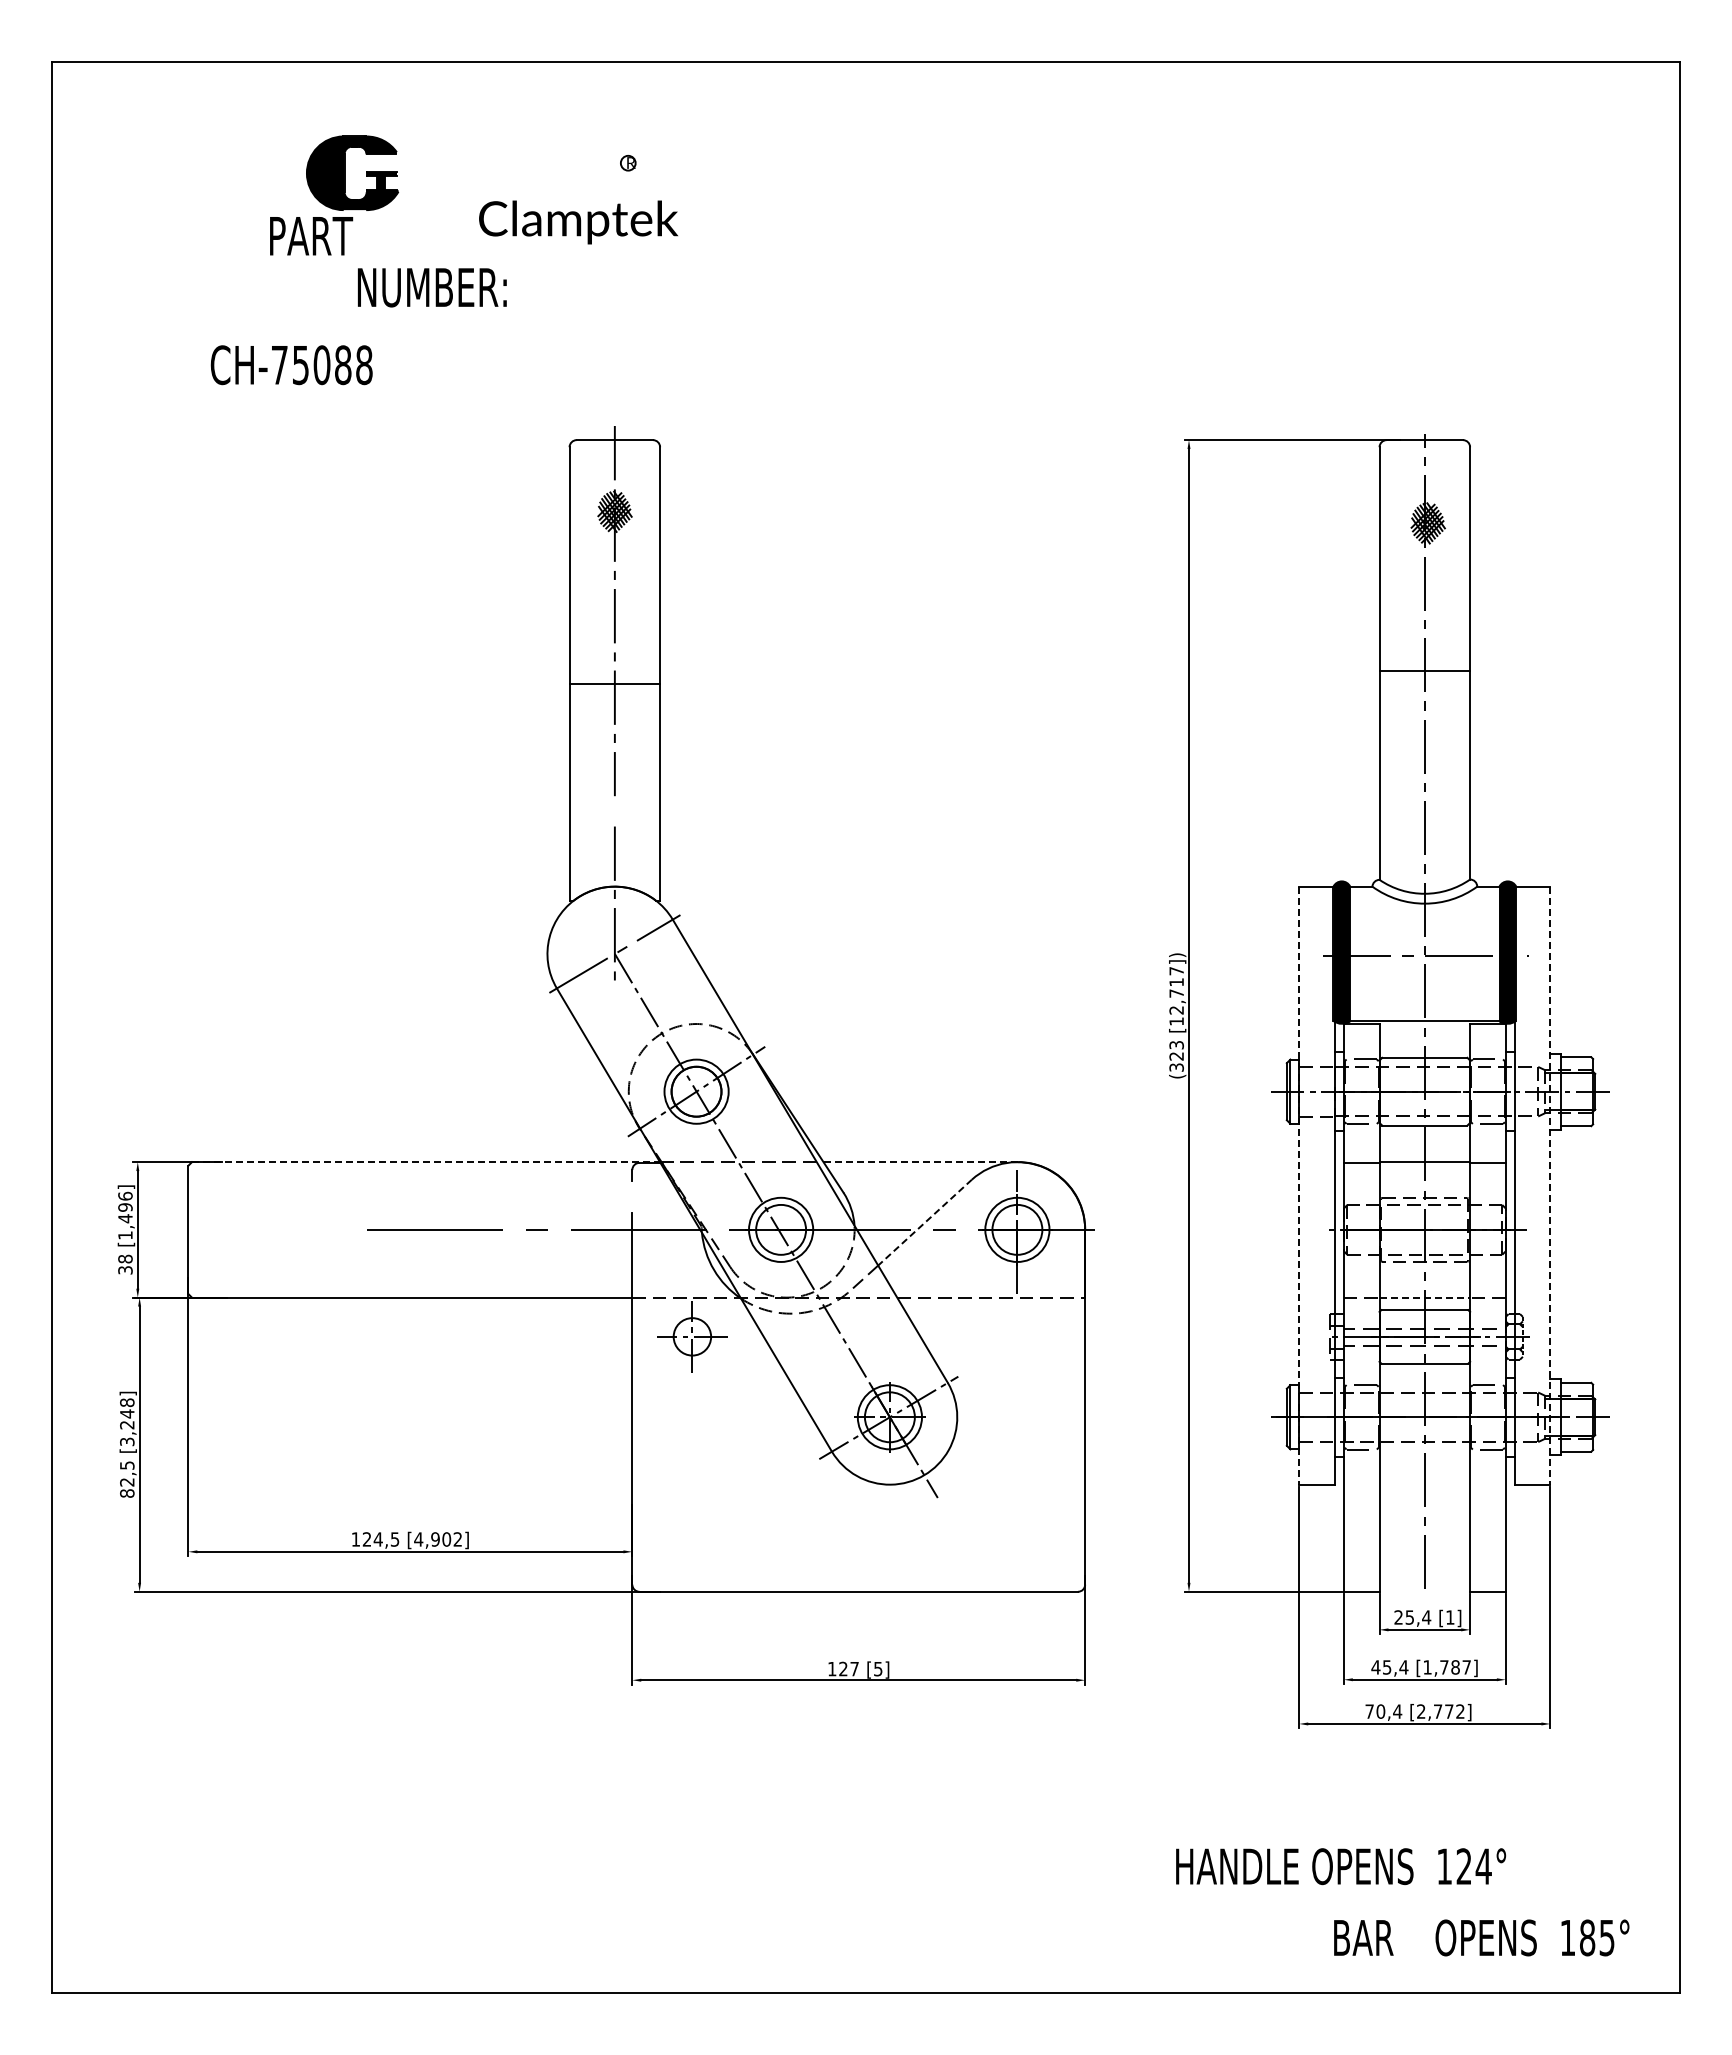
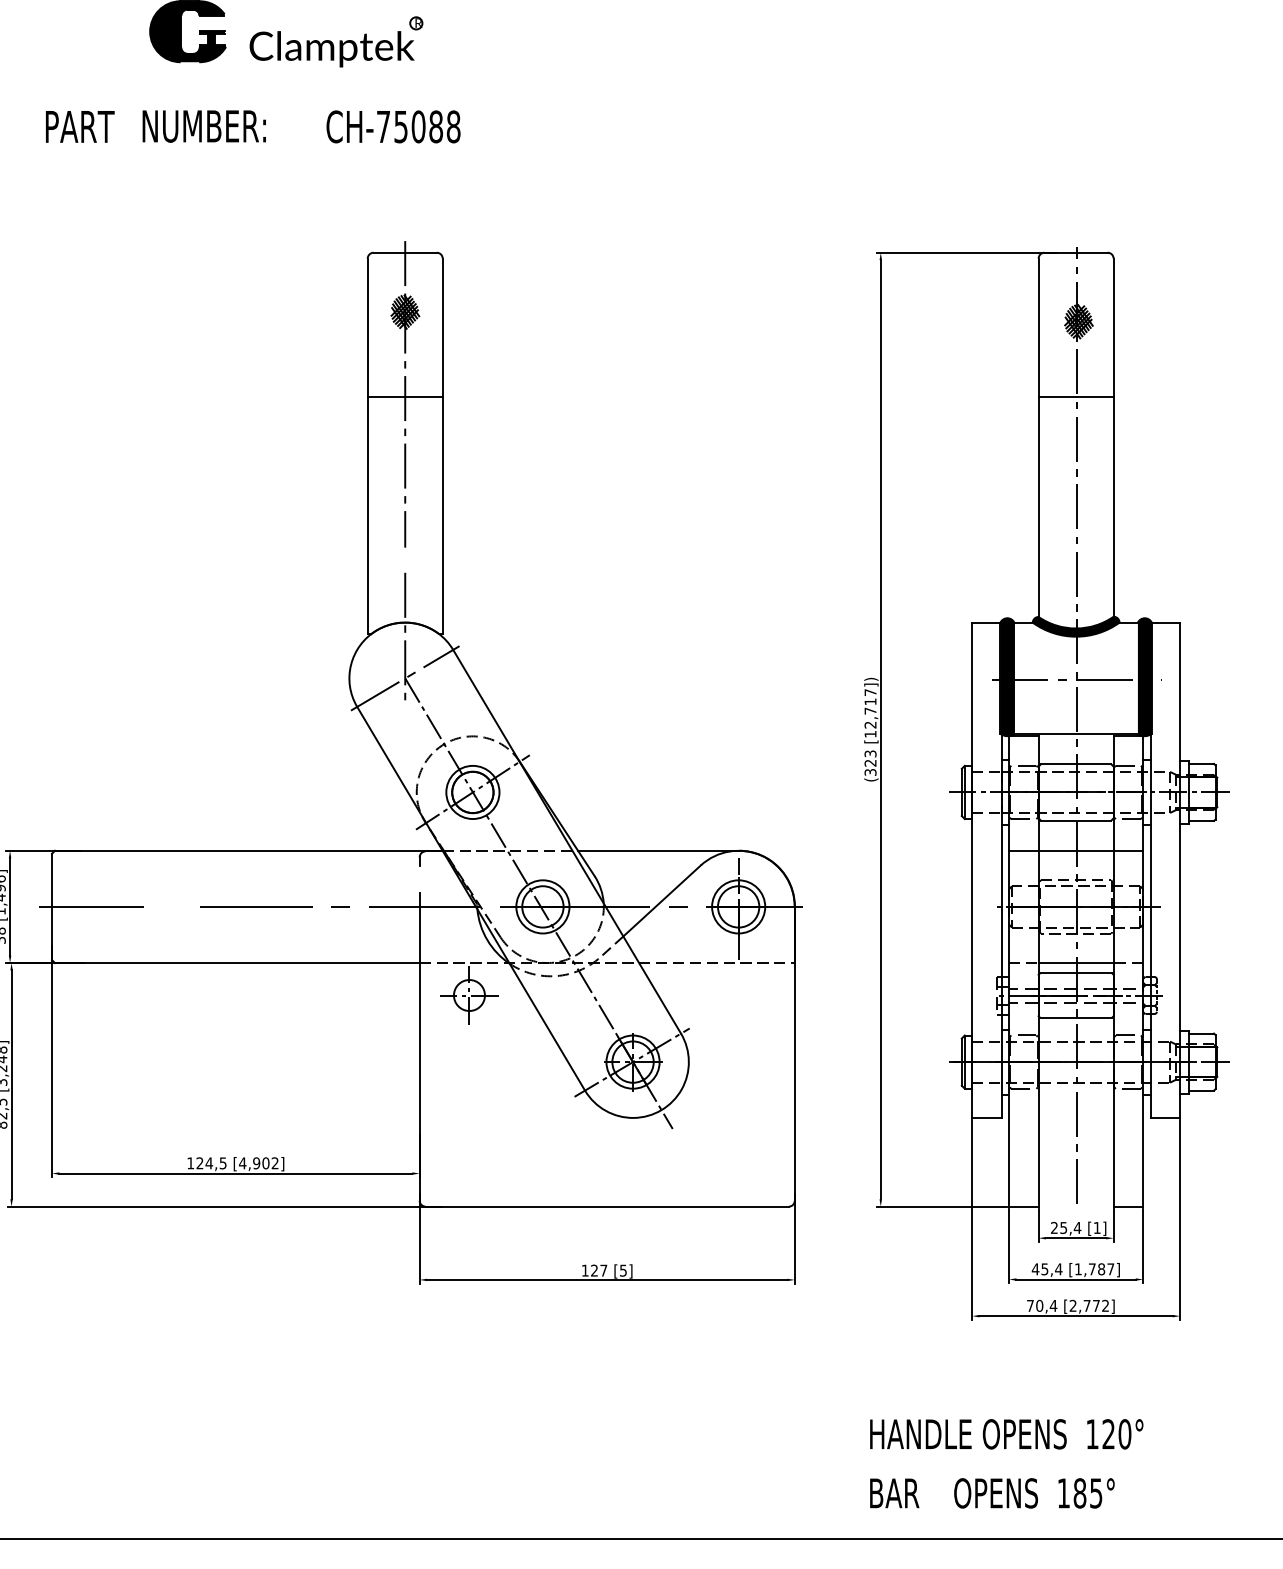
text: (578, 222) -> (332, 49), moved
text: (311, 236) -> (80, 127), moved
text: (432, 287) -> (204, 126), moved
text: (291, 365) -> (393, 127), moved
line: (1424, 670) -> (1075, 397), moved
line: (614, 683) -> (404, 397), moved
fill: (1424, 891) -> (1075, 626), added
line: (426, 1162) -> (249, 851), dashed -> solid
line: (921, 1162) -> (659, 851), dashed -> solid
line: (1299, 1186) -> (972, 870), dashed -> solid
line: (1550, 1186) -> (1180, 870), dashed -> solid
line: (925, 1222) -> (662, 900), dashed -> solid
line: (235, 1229) -> (91, 906), added
line: (1425, 1297) -> (1076, 962), dashed -> solid
text: (1483, 1866) -> (1124, 1434), 124° -> 120°
text: (1481, 1937) -> (992, 1493), moved

